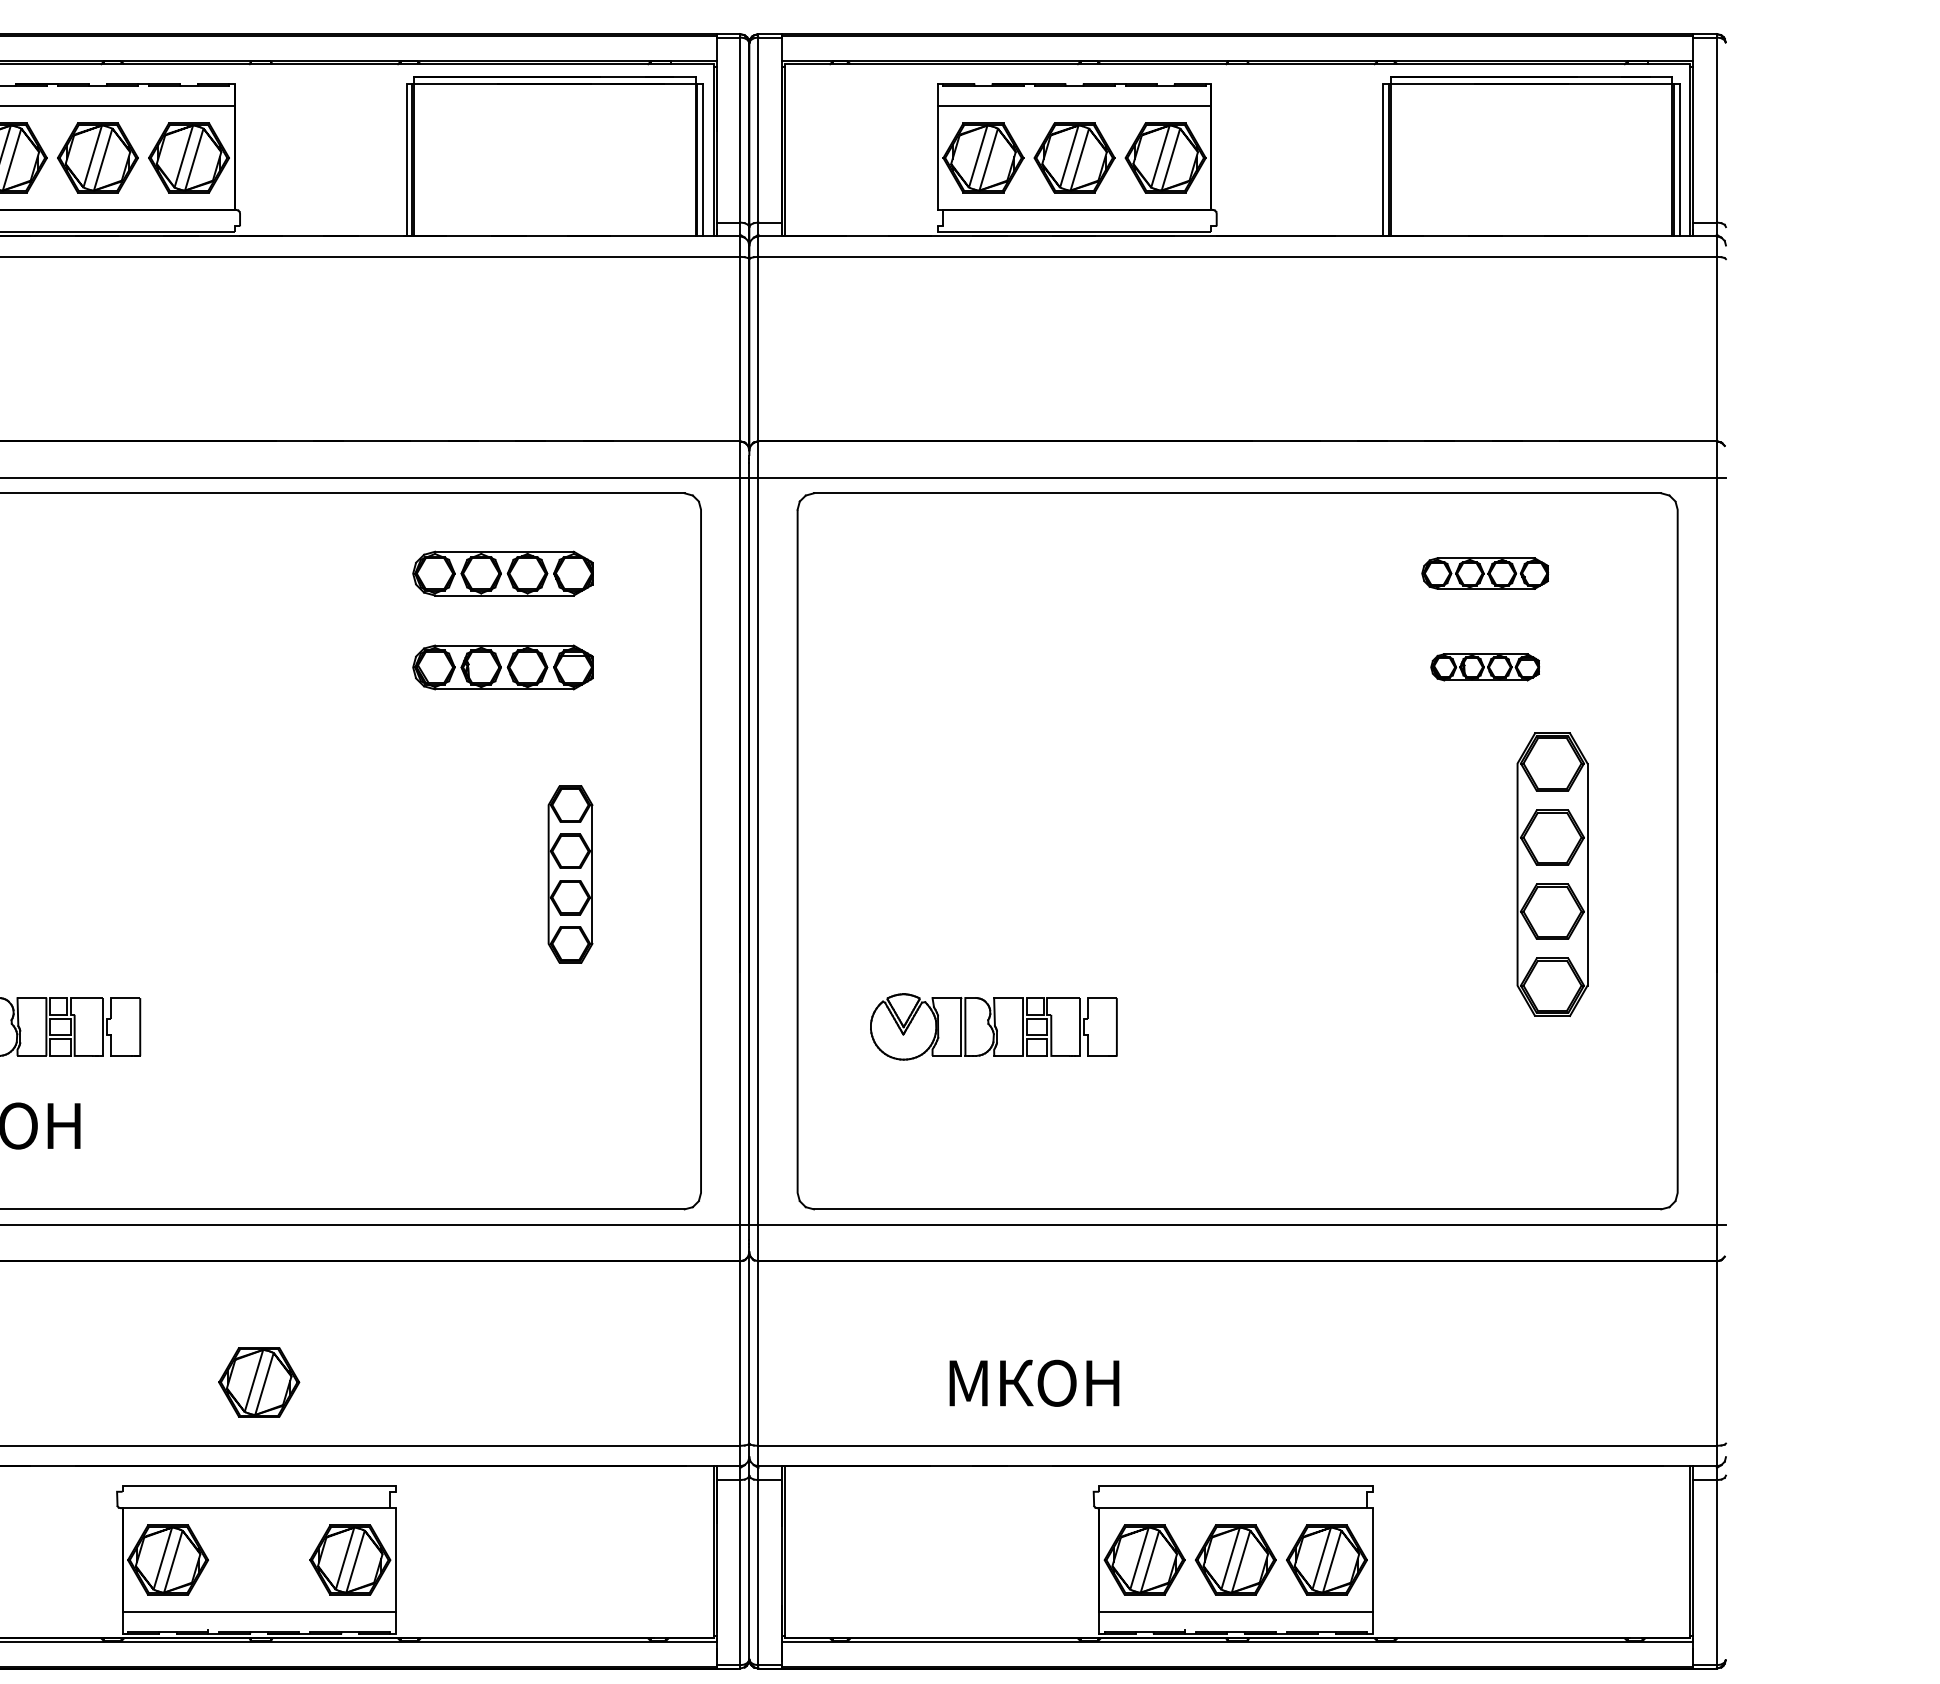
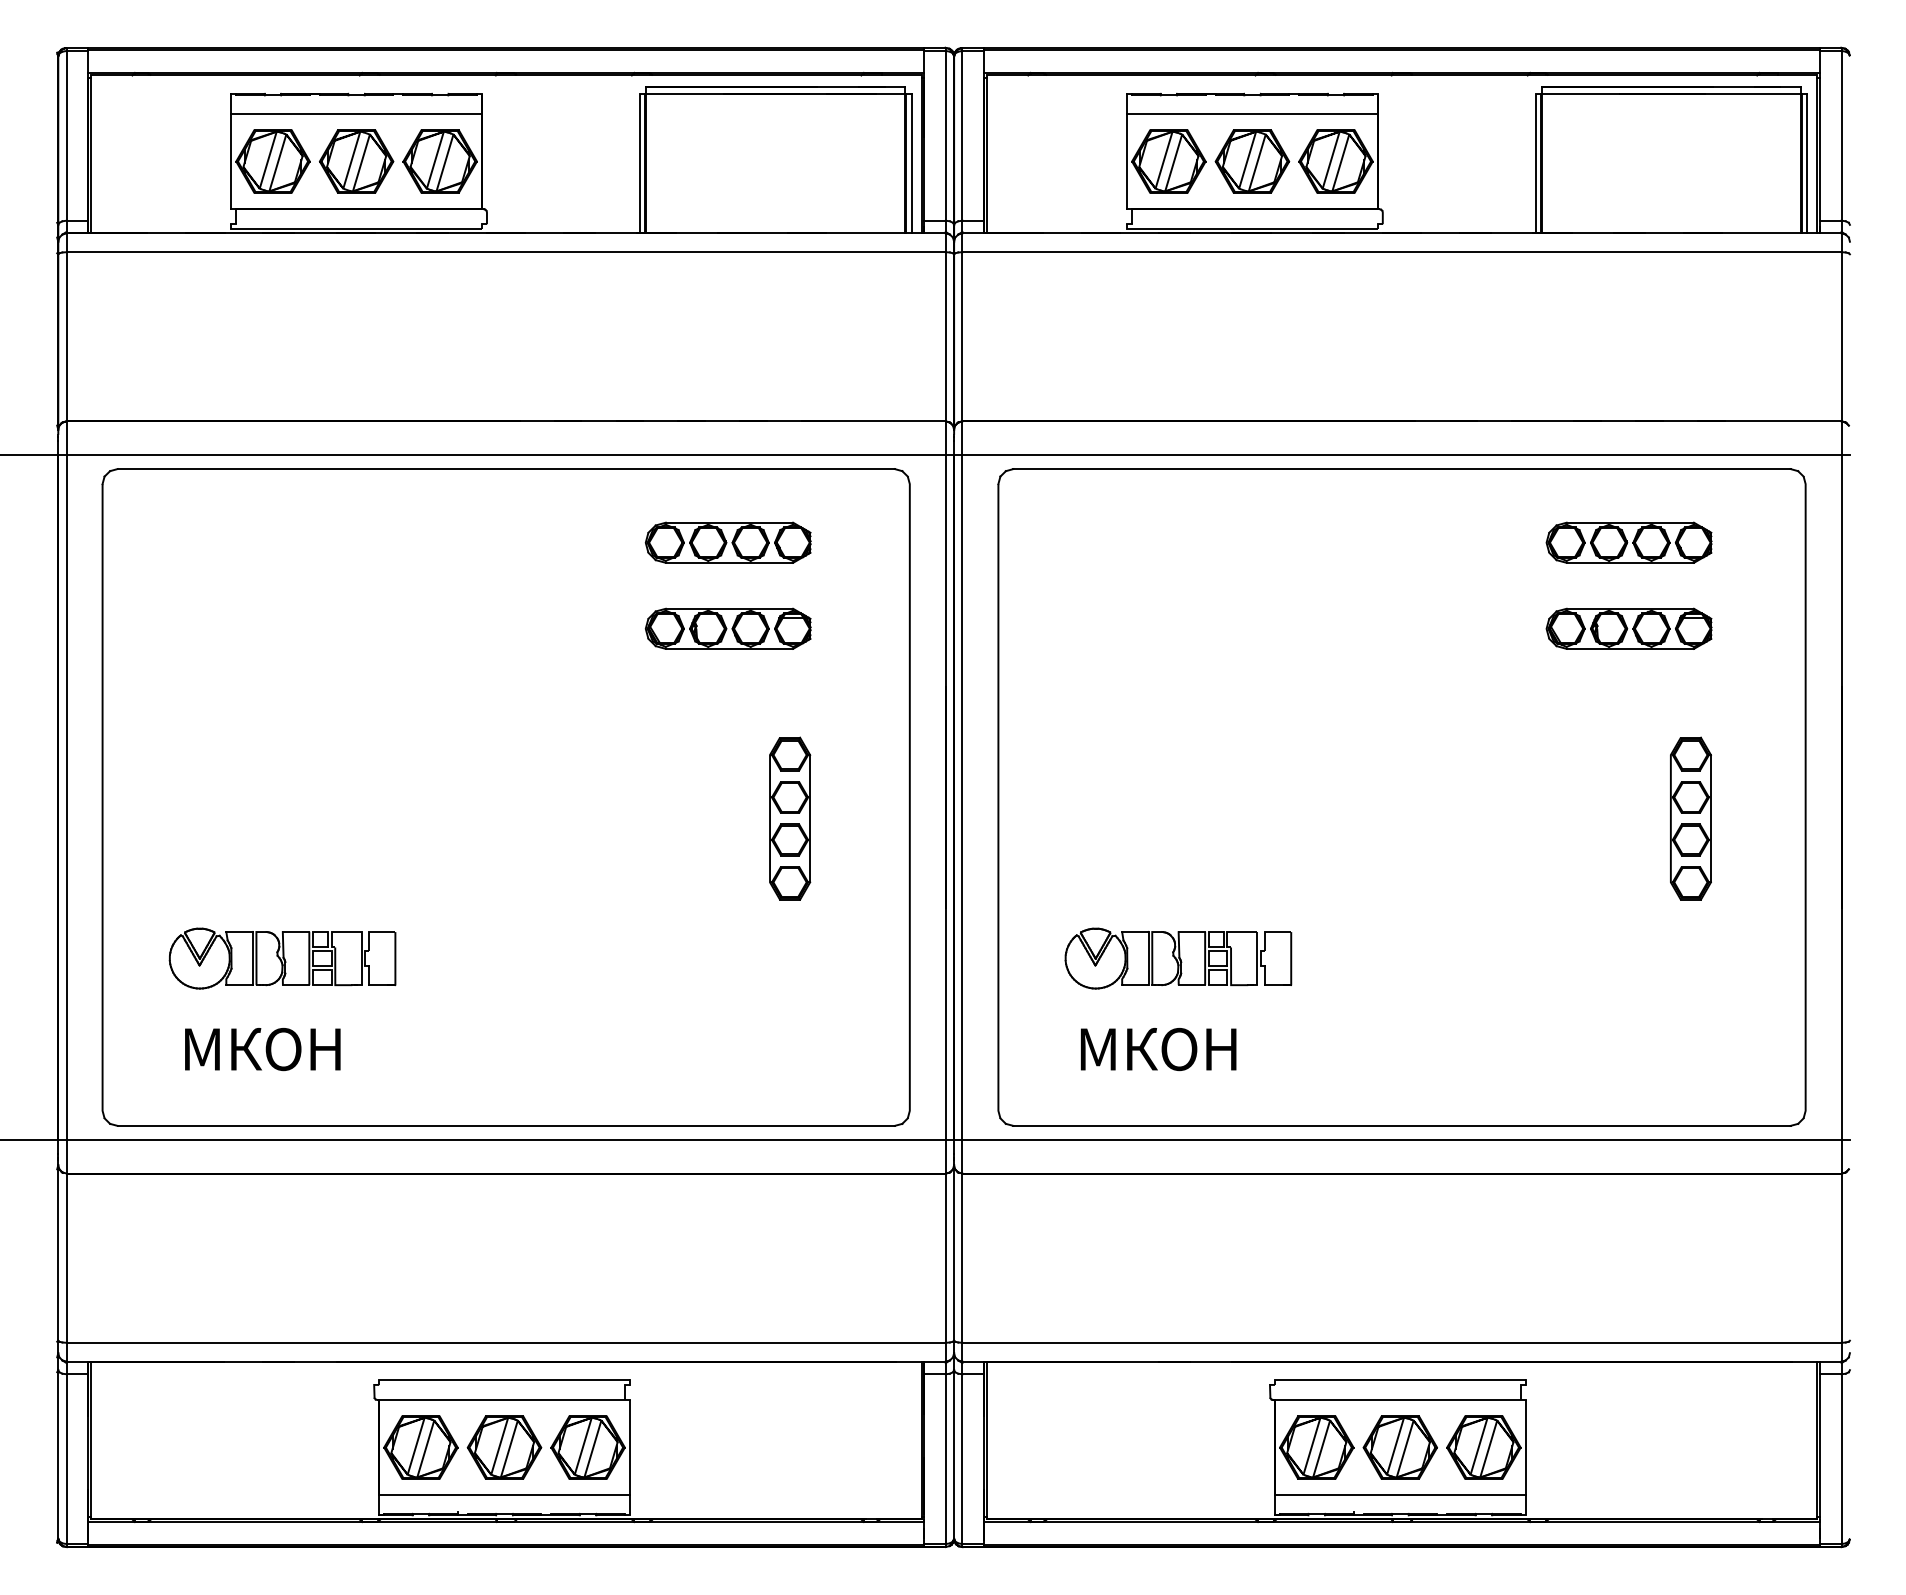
part: (1484, 573) -> (1628, 542), size x1.43
part: (1484, 667) -> (1628, 628), size x1.67
part: (1552, 874) -> (1690, 818), size x0.62
part: (259, 1382) -> (504, 1447), moved
text: (1034, 1383) -> (1158, 1049), moved

